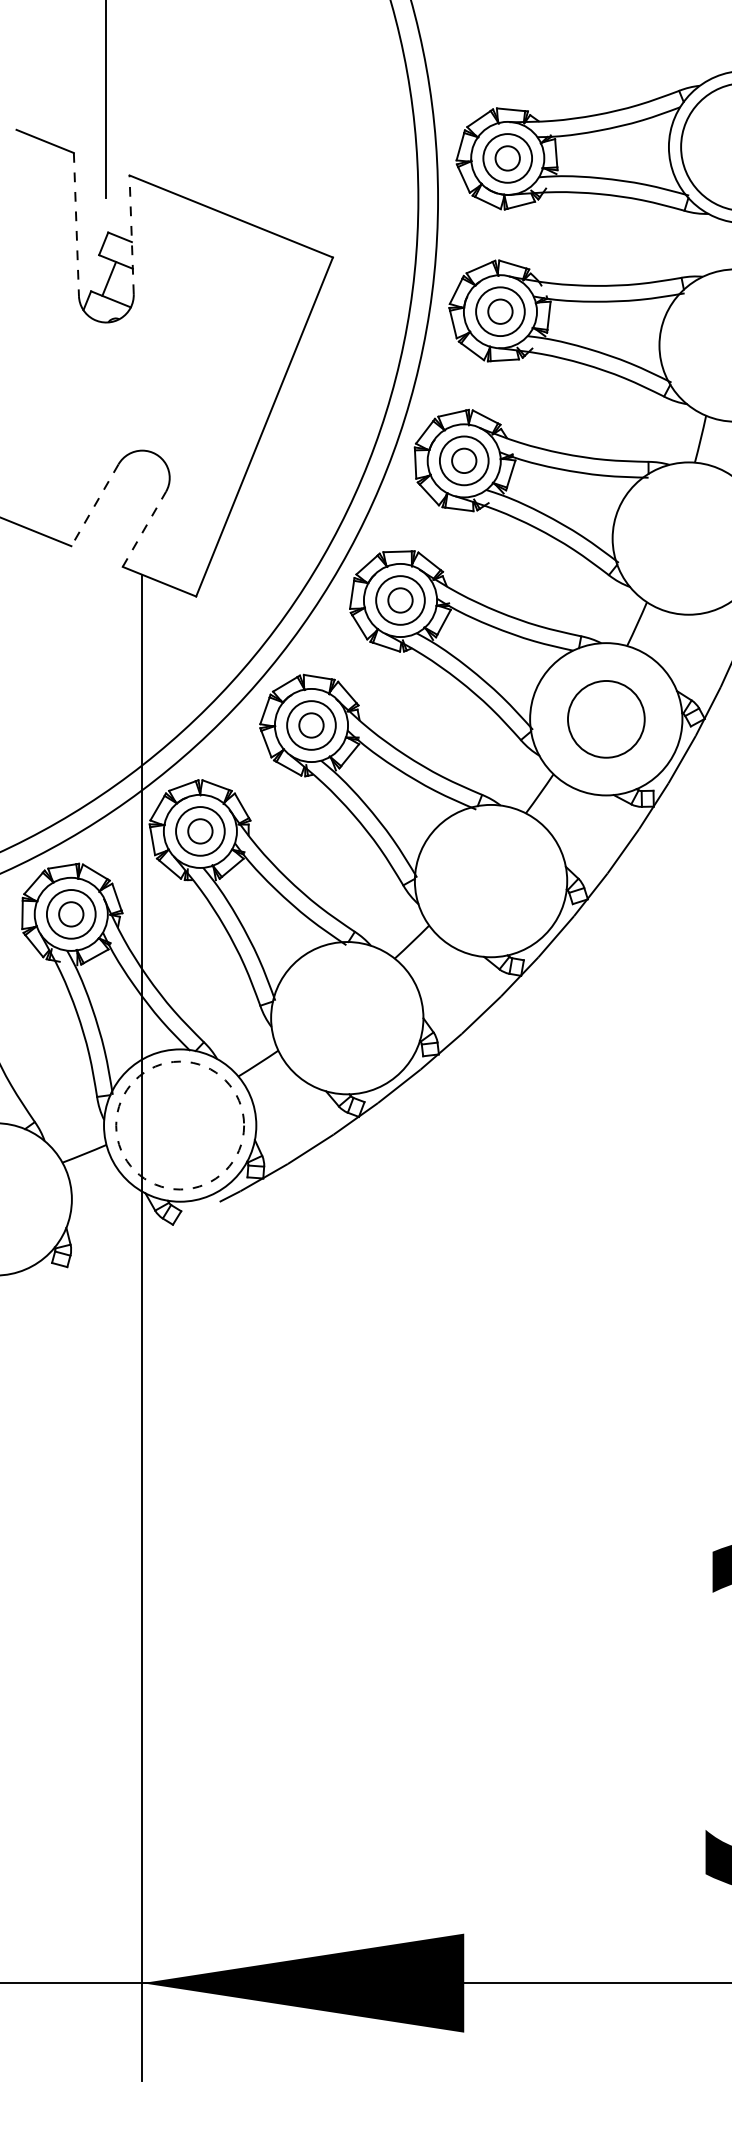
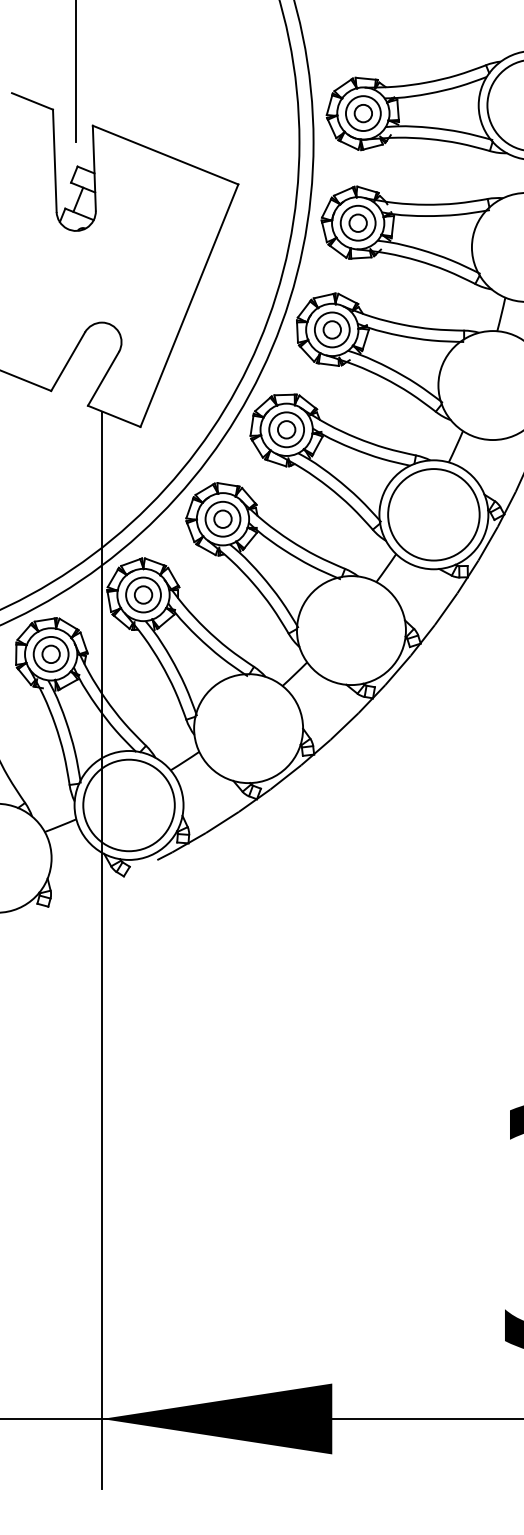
line: (76, 224) -> (54, 160), dashed -> solid
line: (131, 234) -> (94, 167), dashed -> solid
line: (94, 505) -> (67, 361), dashed -> solid
line: (144, 528) -> (103, 378), dashed -> solid
circle: (606, 719) -> (434, 514), size x1.67
circle: (180, 1125) -> (129, 805), dashed -> solid

